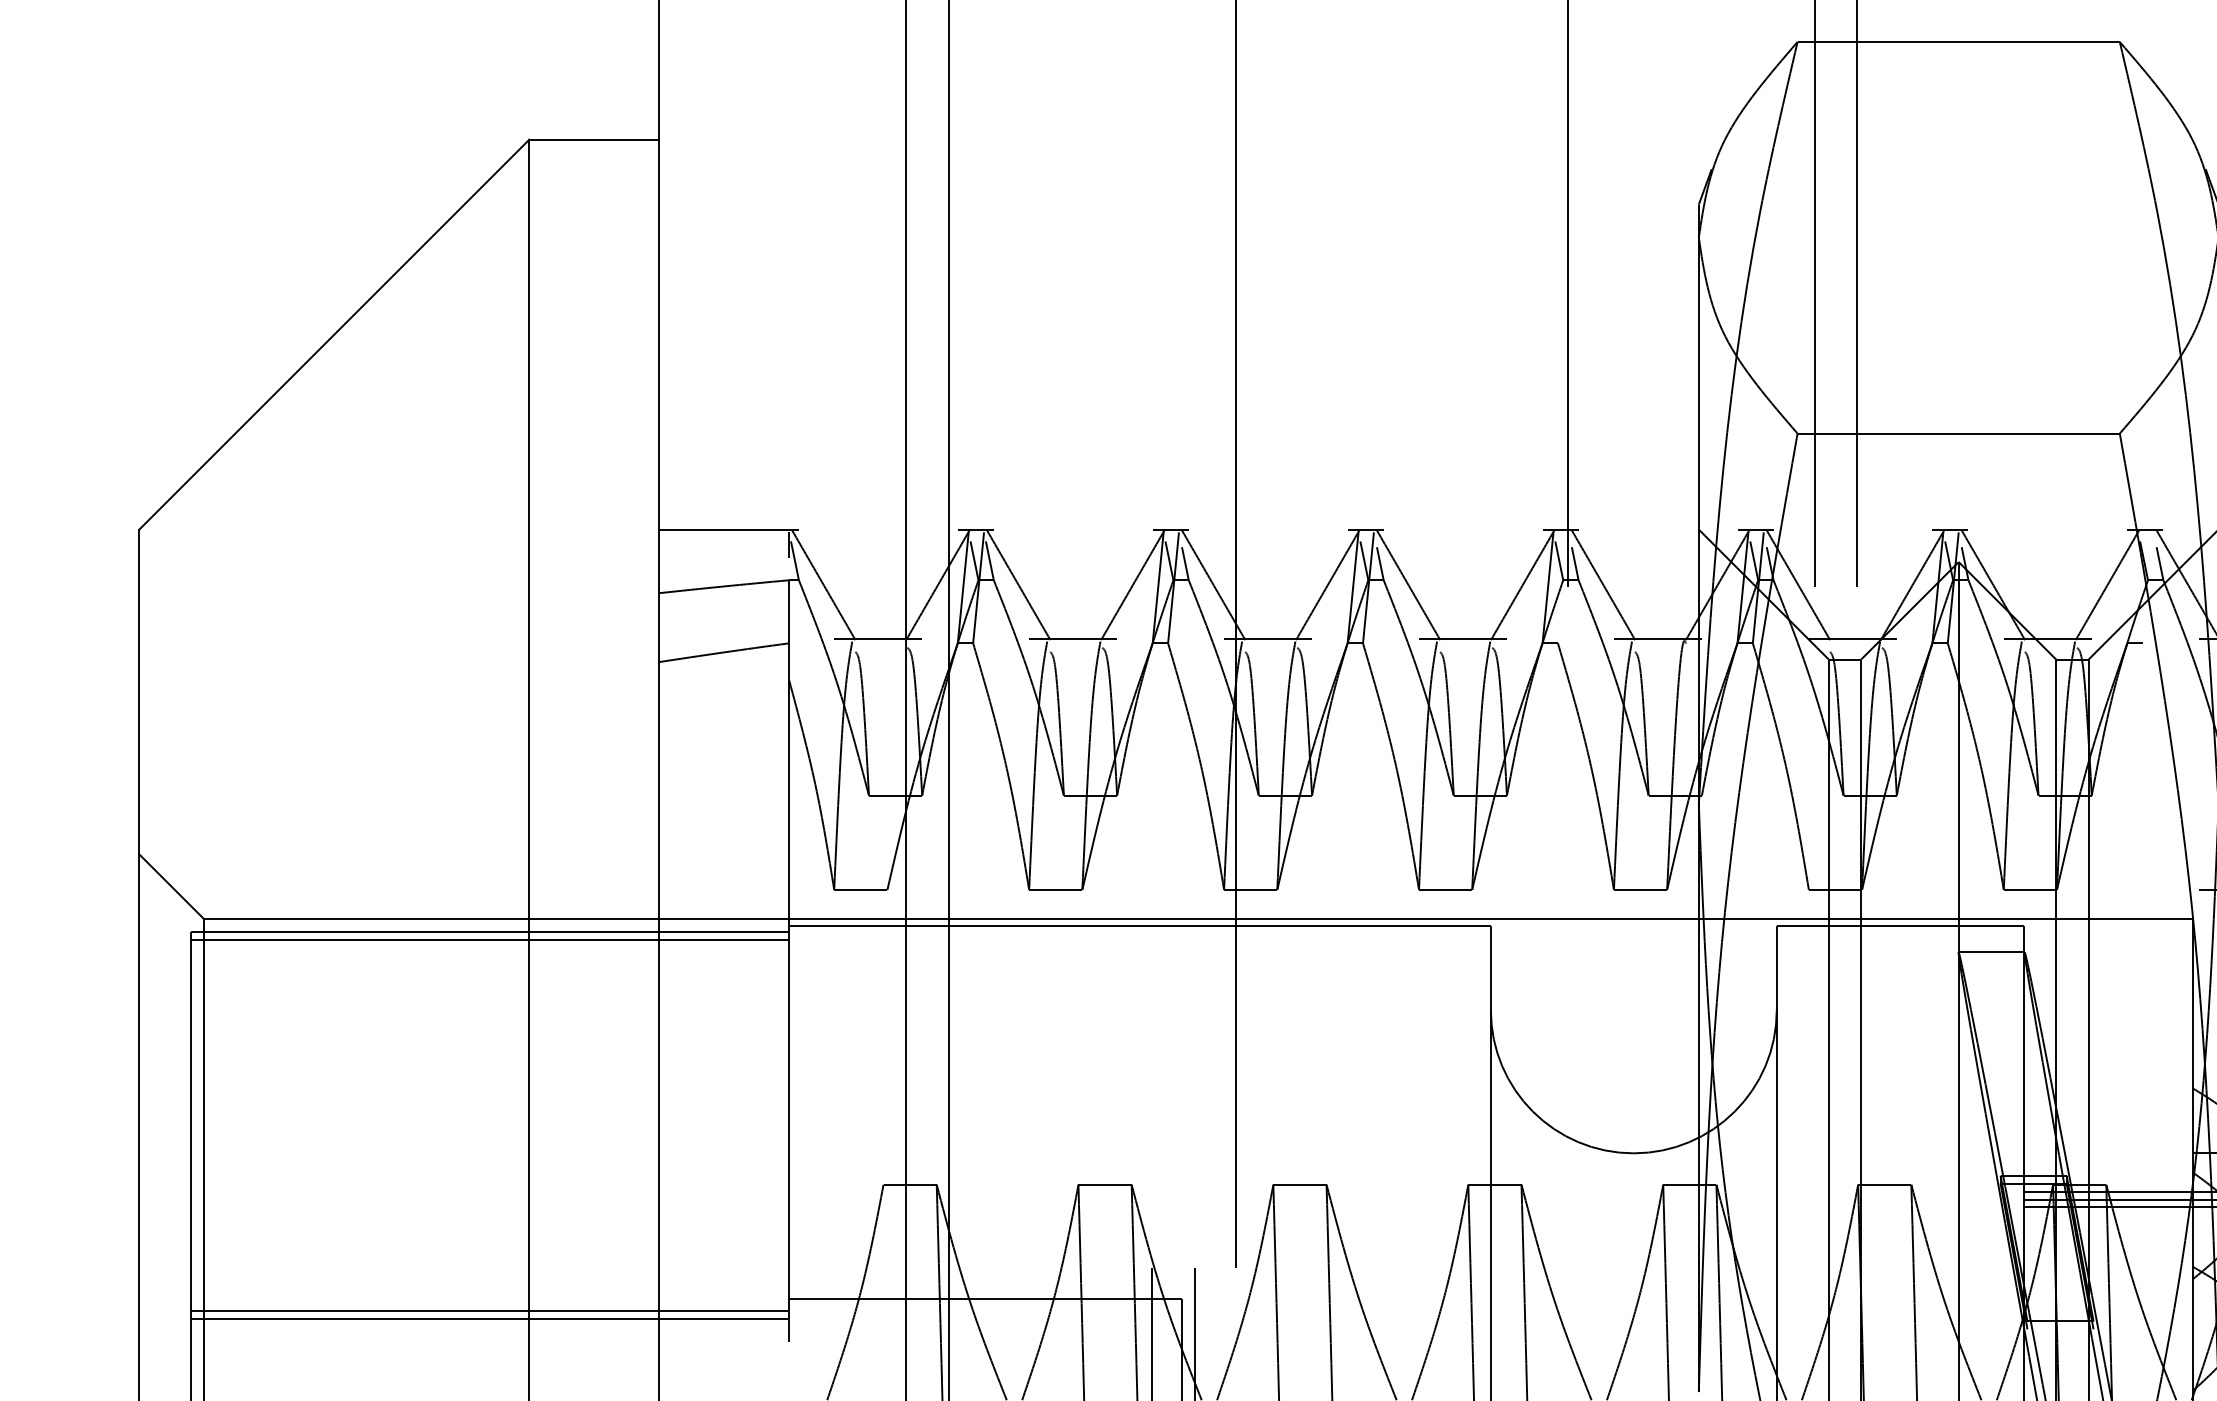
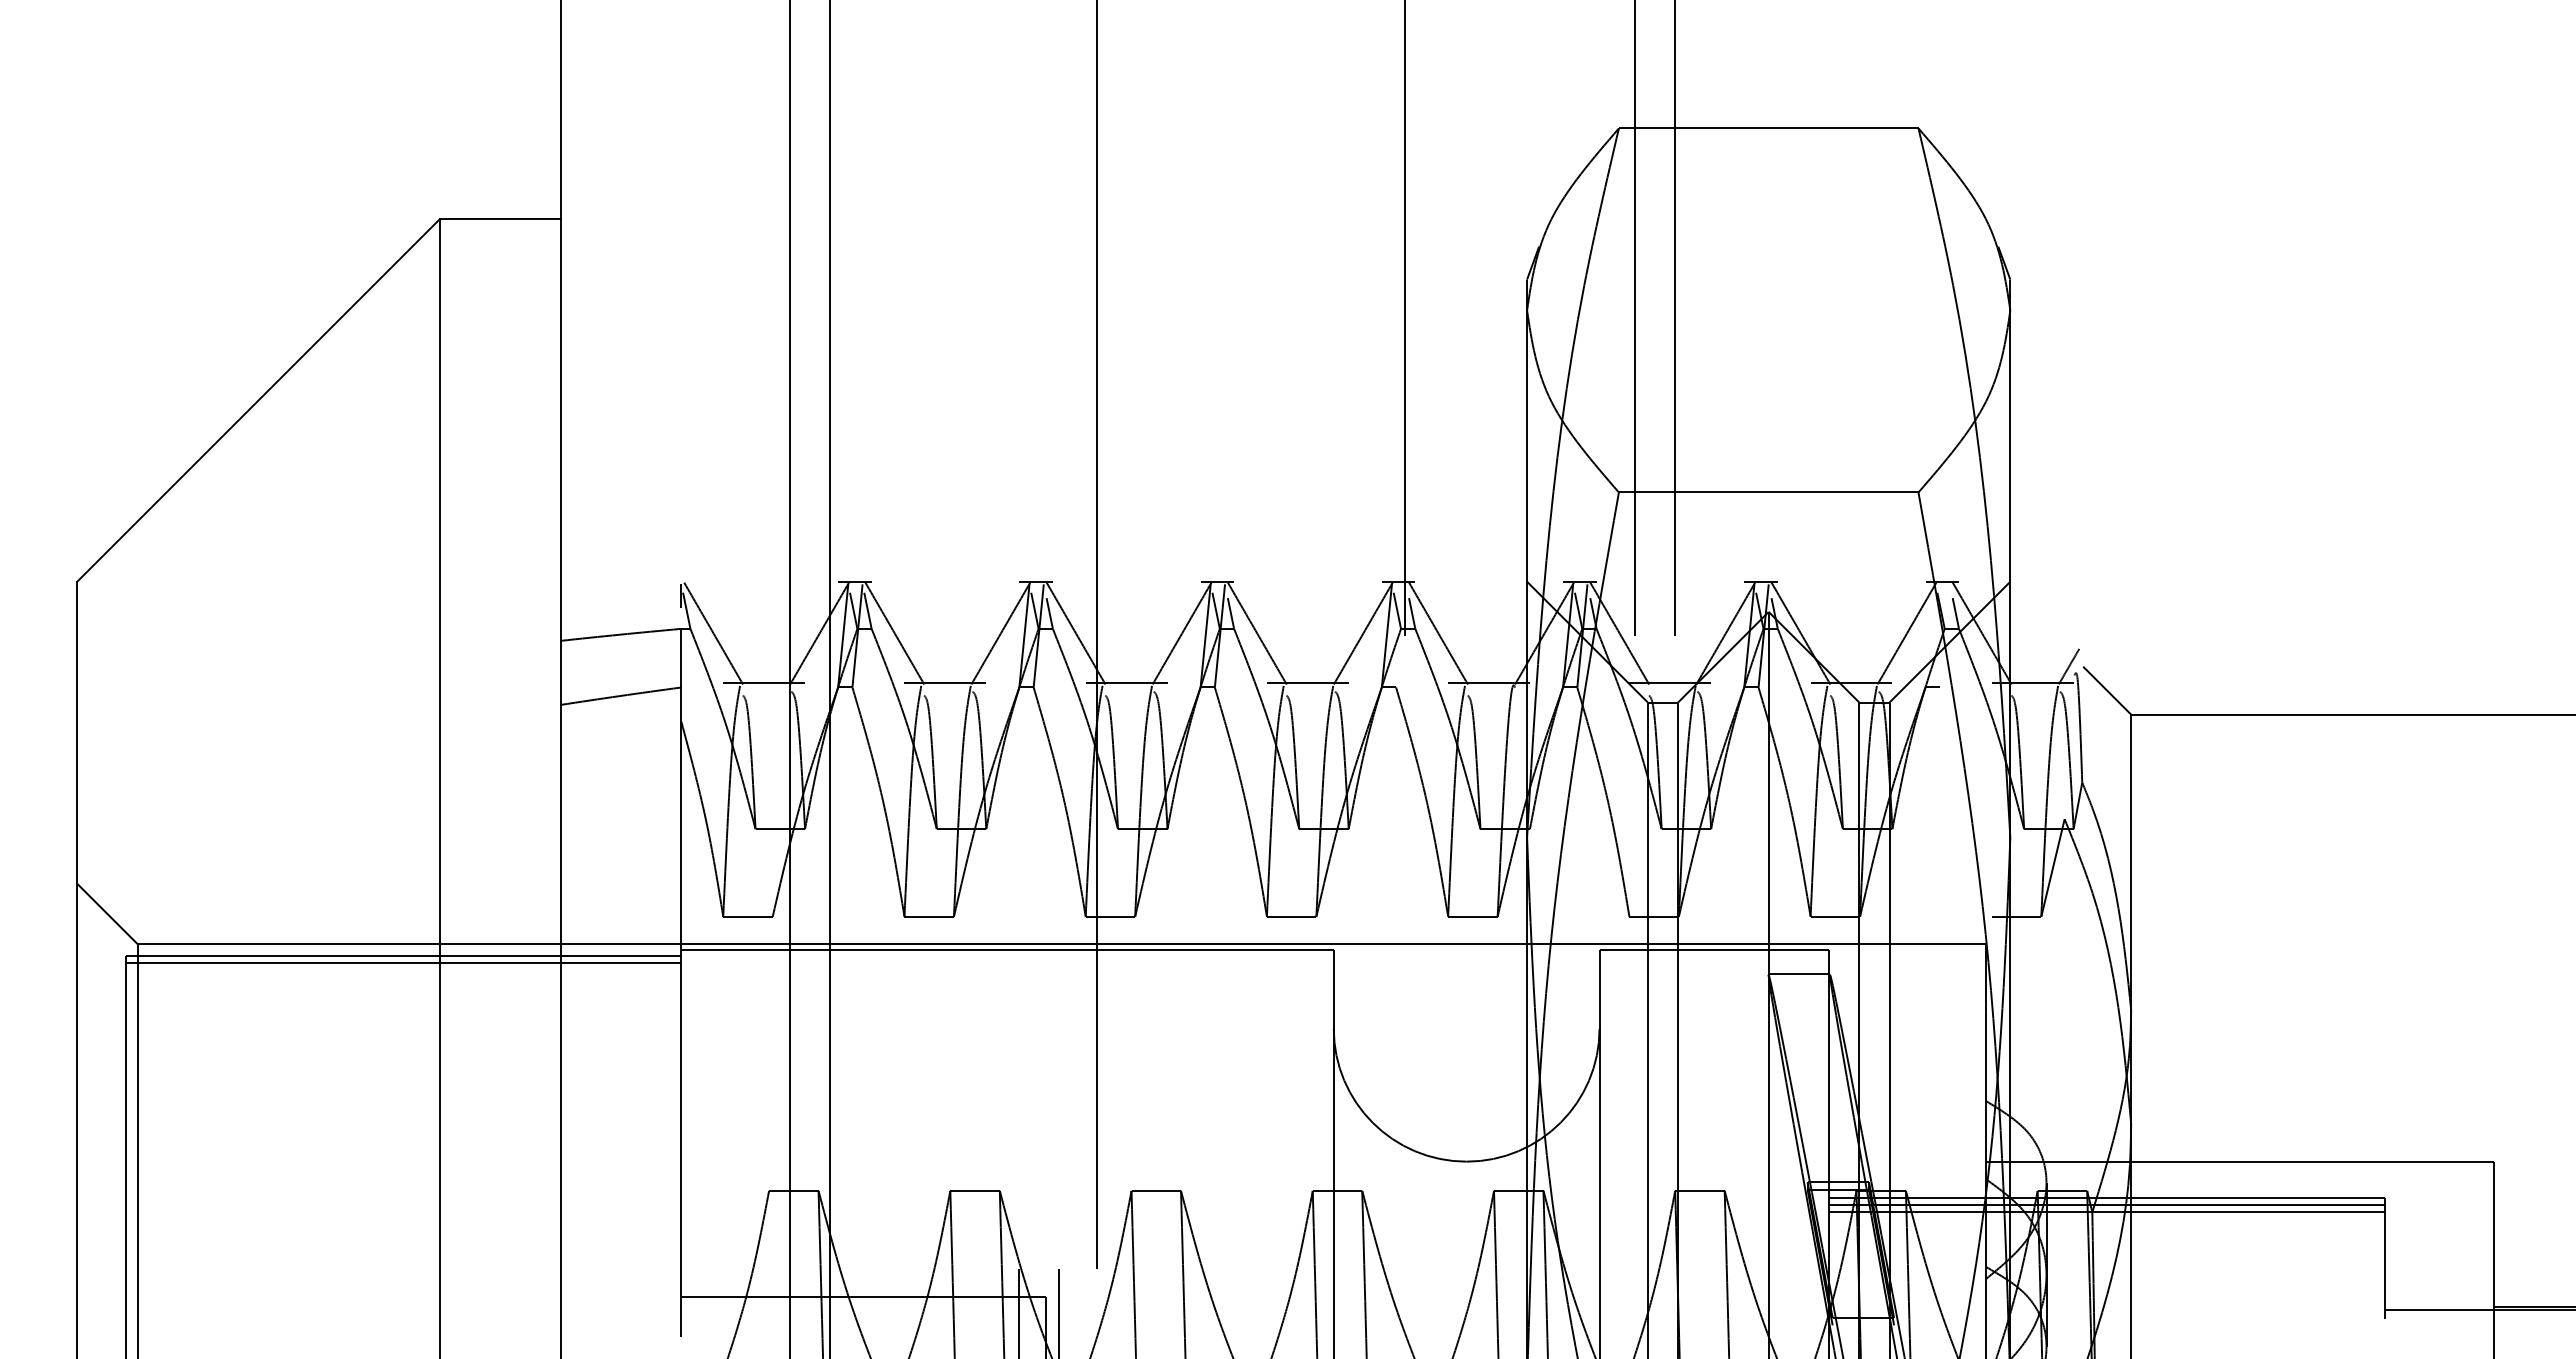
line: (729, 529) -> (625, 581), removed
line: (490, 1311) -> (403, 1308), removed
line: (490, 1318) -> (403, 1315), removed

